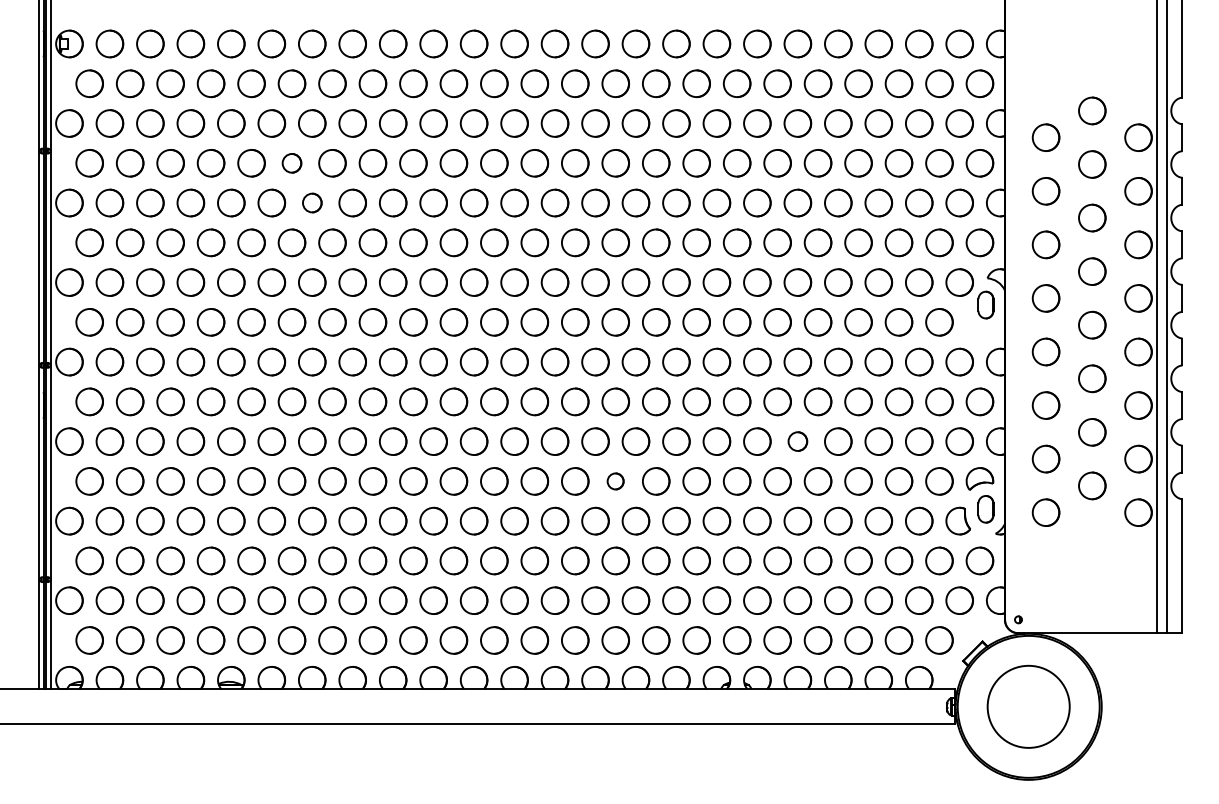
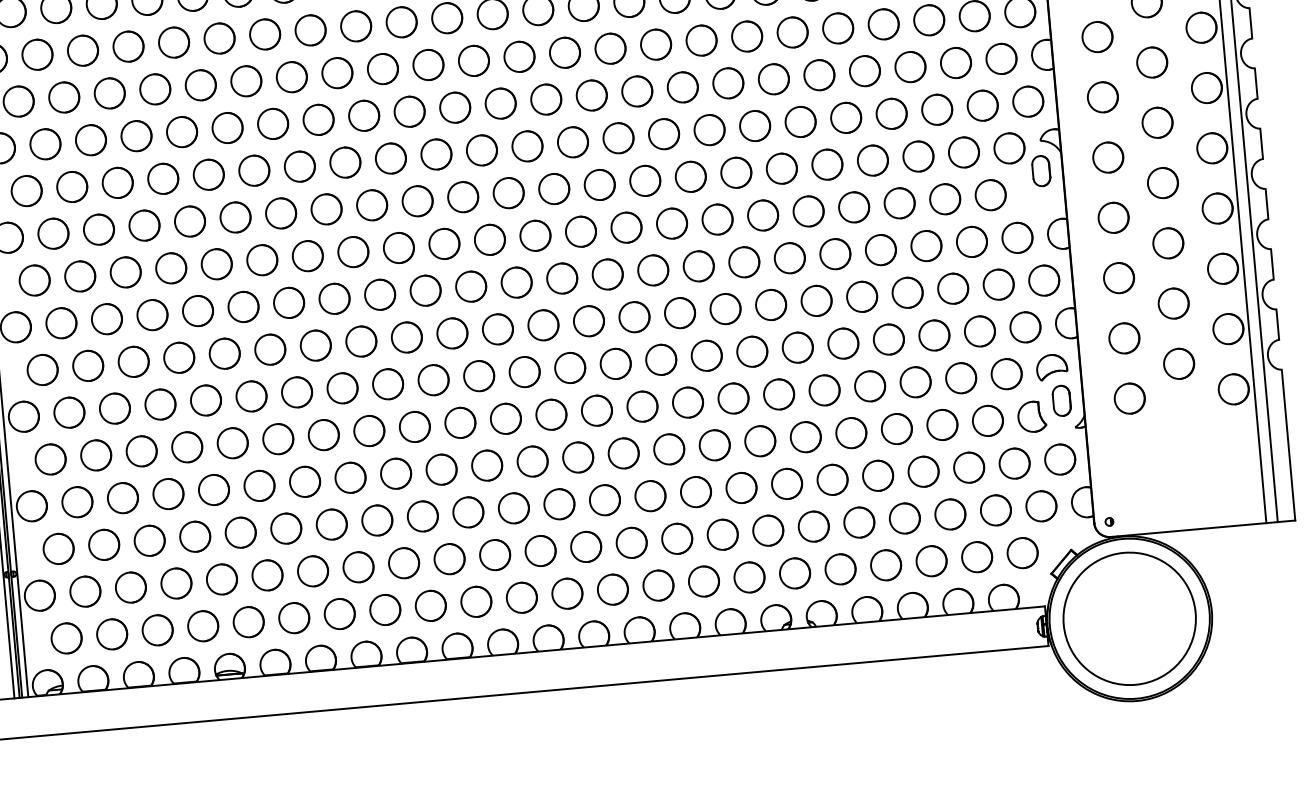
part: (291, 163) -> (245, 81), size x1.43
part: (312, 202) -> (273, 123), size x1.43
part: (797, 441) -> (842, 343), size x1.43
circle: (615, 481) -> (642, 406), size x1.67
circle: (1028, 706) -> (1129, 618), size x1.43

